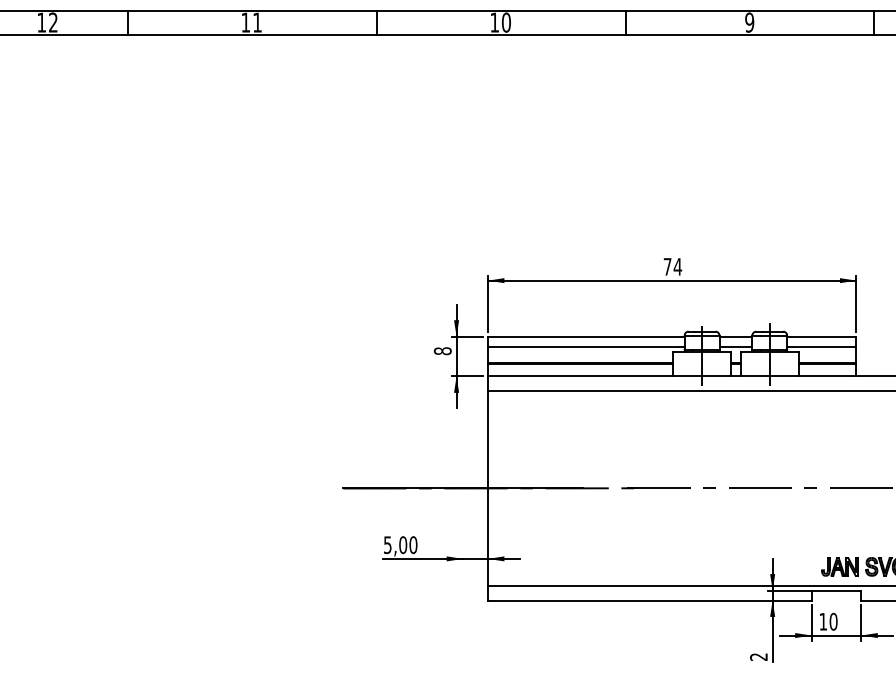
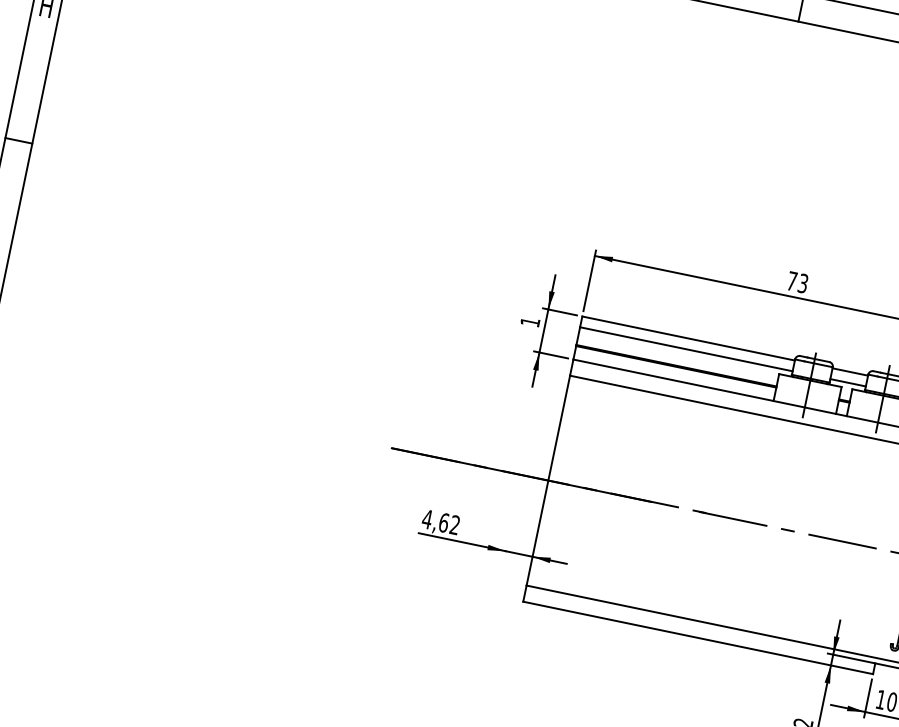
text: (677, 266) -> (802, 283), 74 -> 73
text: (442, 351) -> (529, 322), 8 -> 1
text: (400, 545) -> (441, 522), 5,00 -> 4,62

